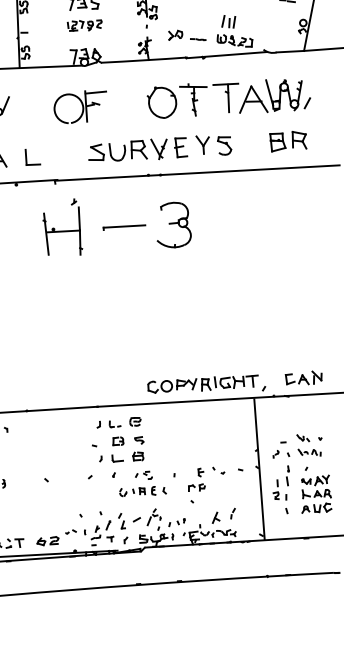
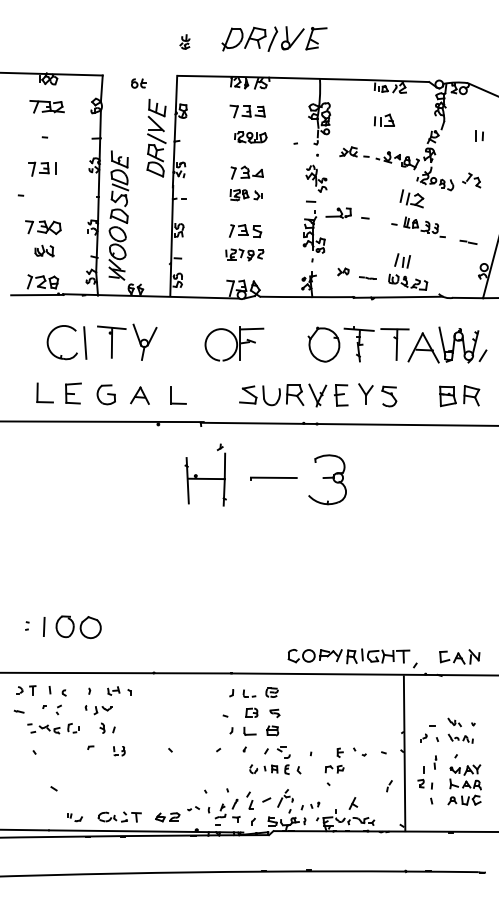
part: (175, 34) -> (343, 271), size x0.7
part: (143, 475) -> (277, 751), size x1.4
part: (288, 475) -> (435, 762), size x0.6
part: (233, 513) -> (389, 786), moved

